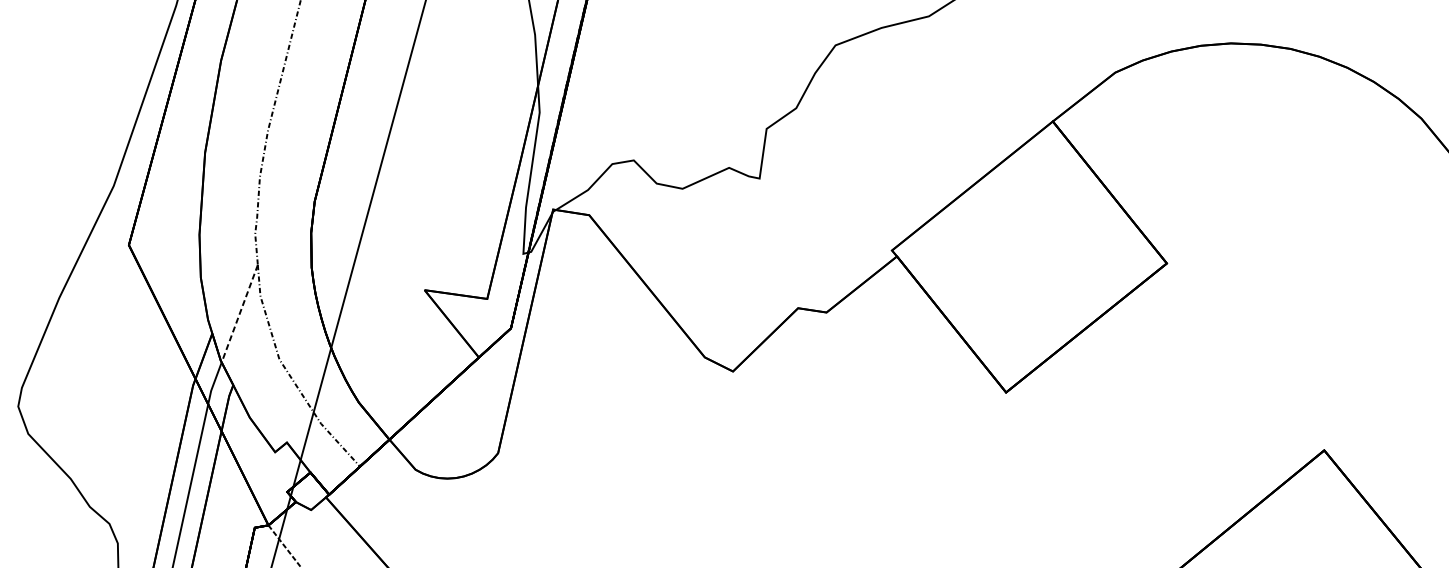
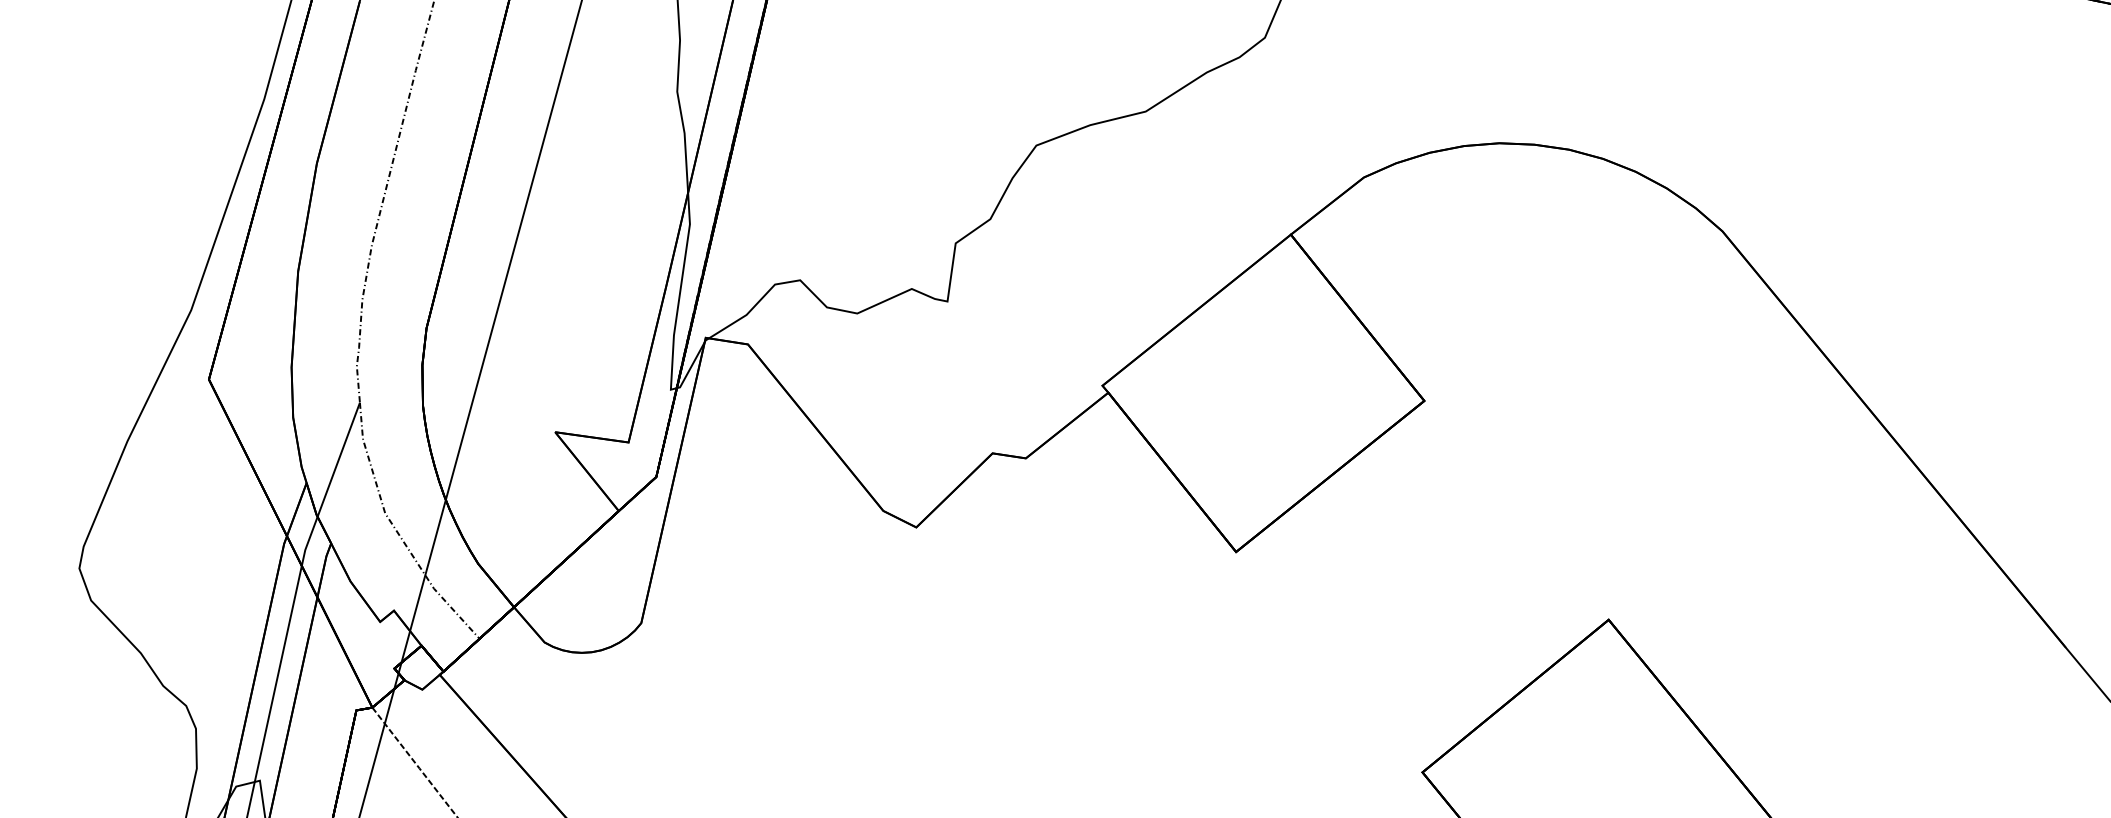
line: (239, 313) -> (338, 459), dashed -> solid

